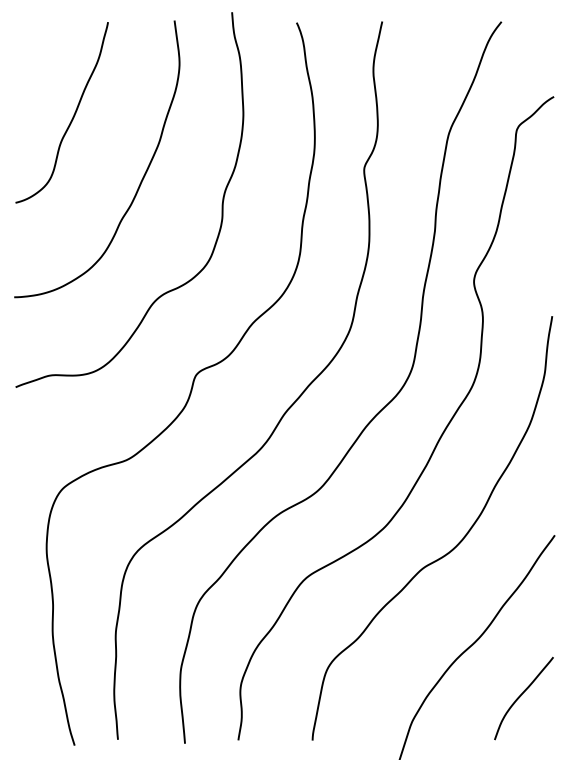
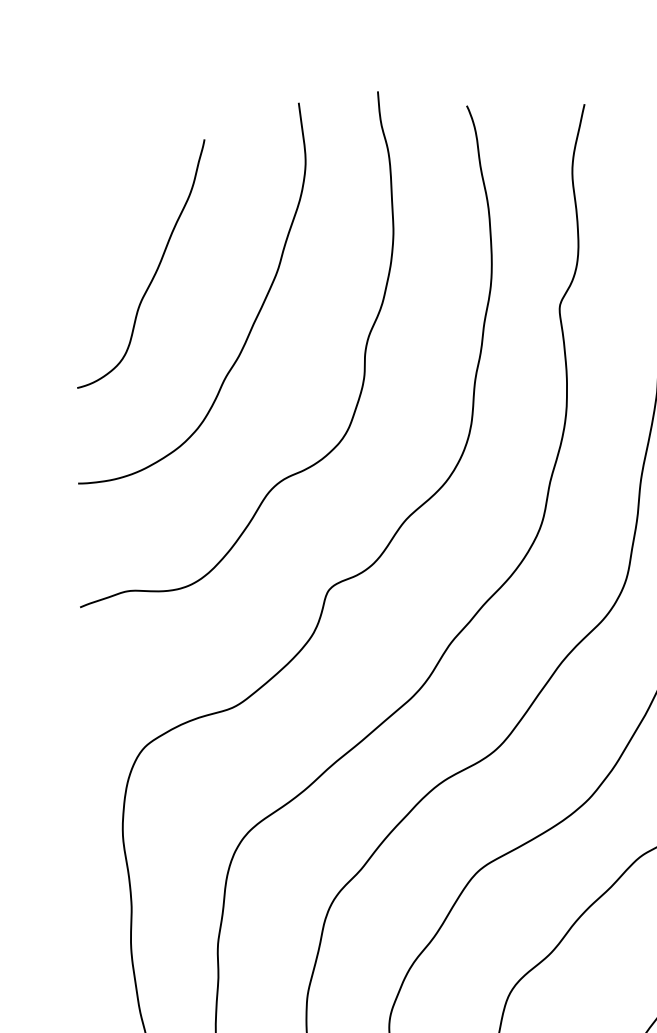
curve: (72, 116) -> (155, 269), moved

